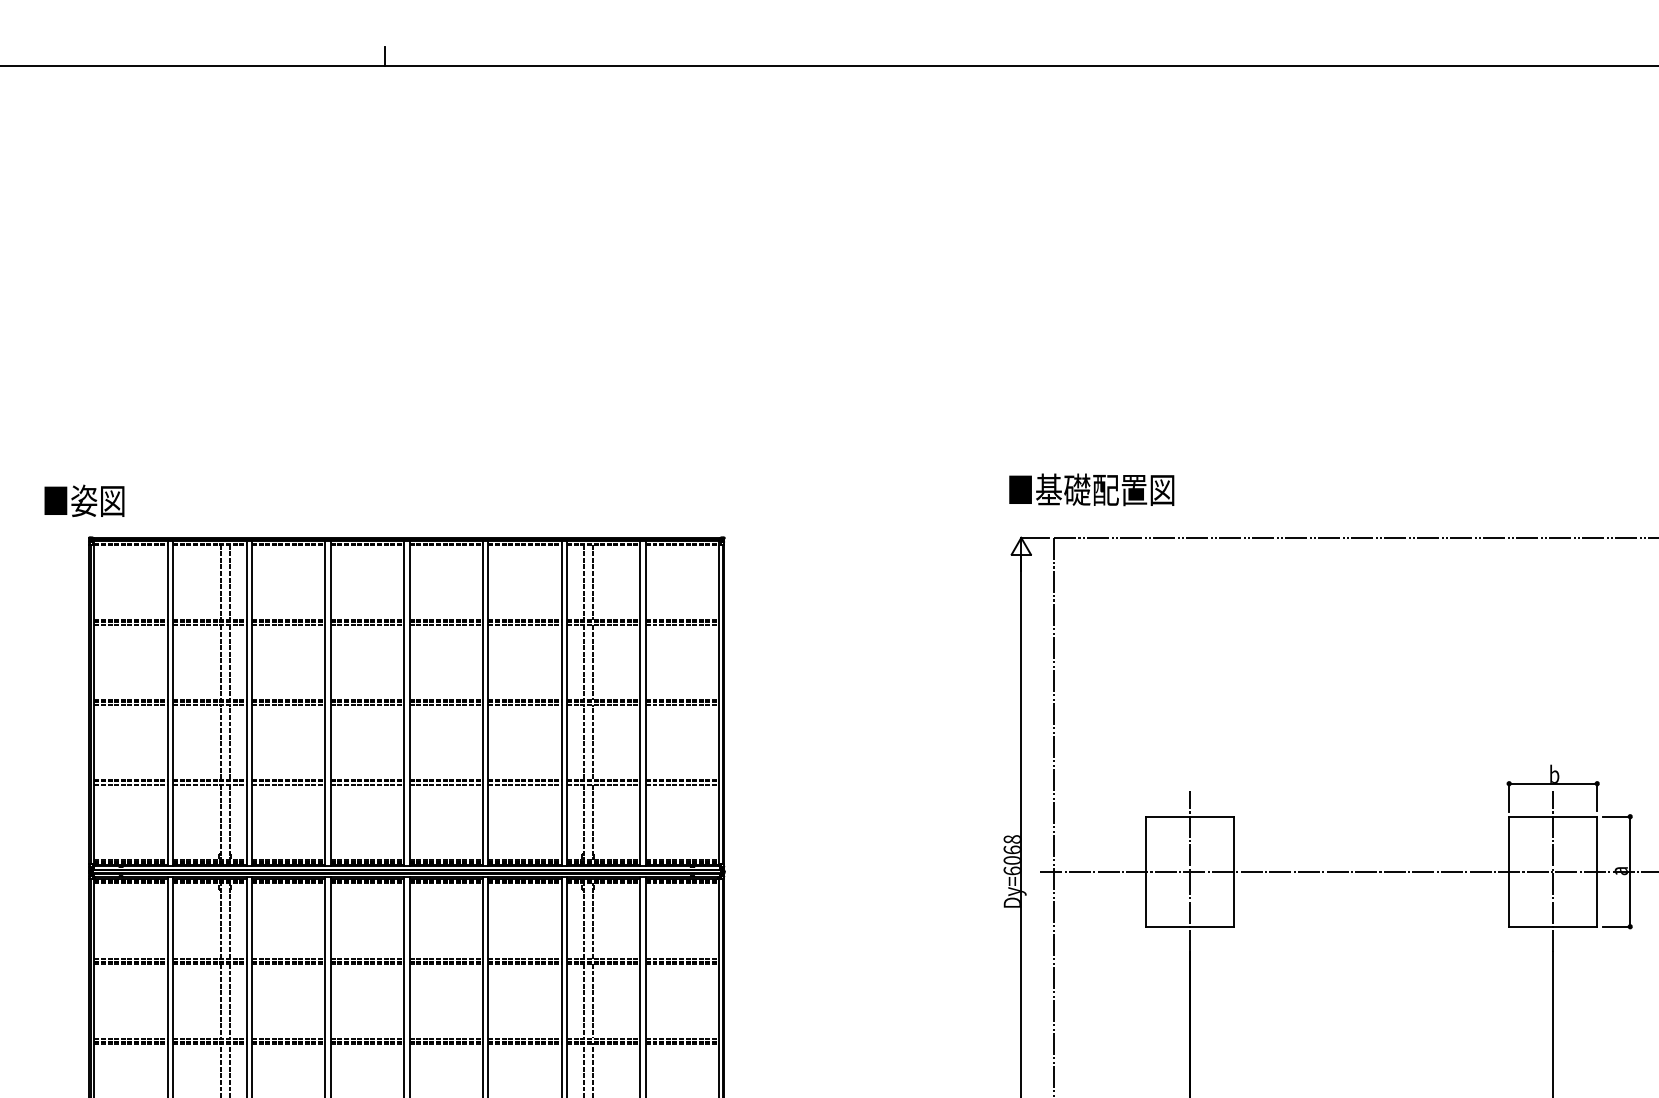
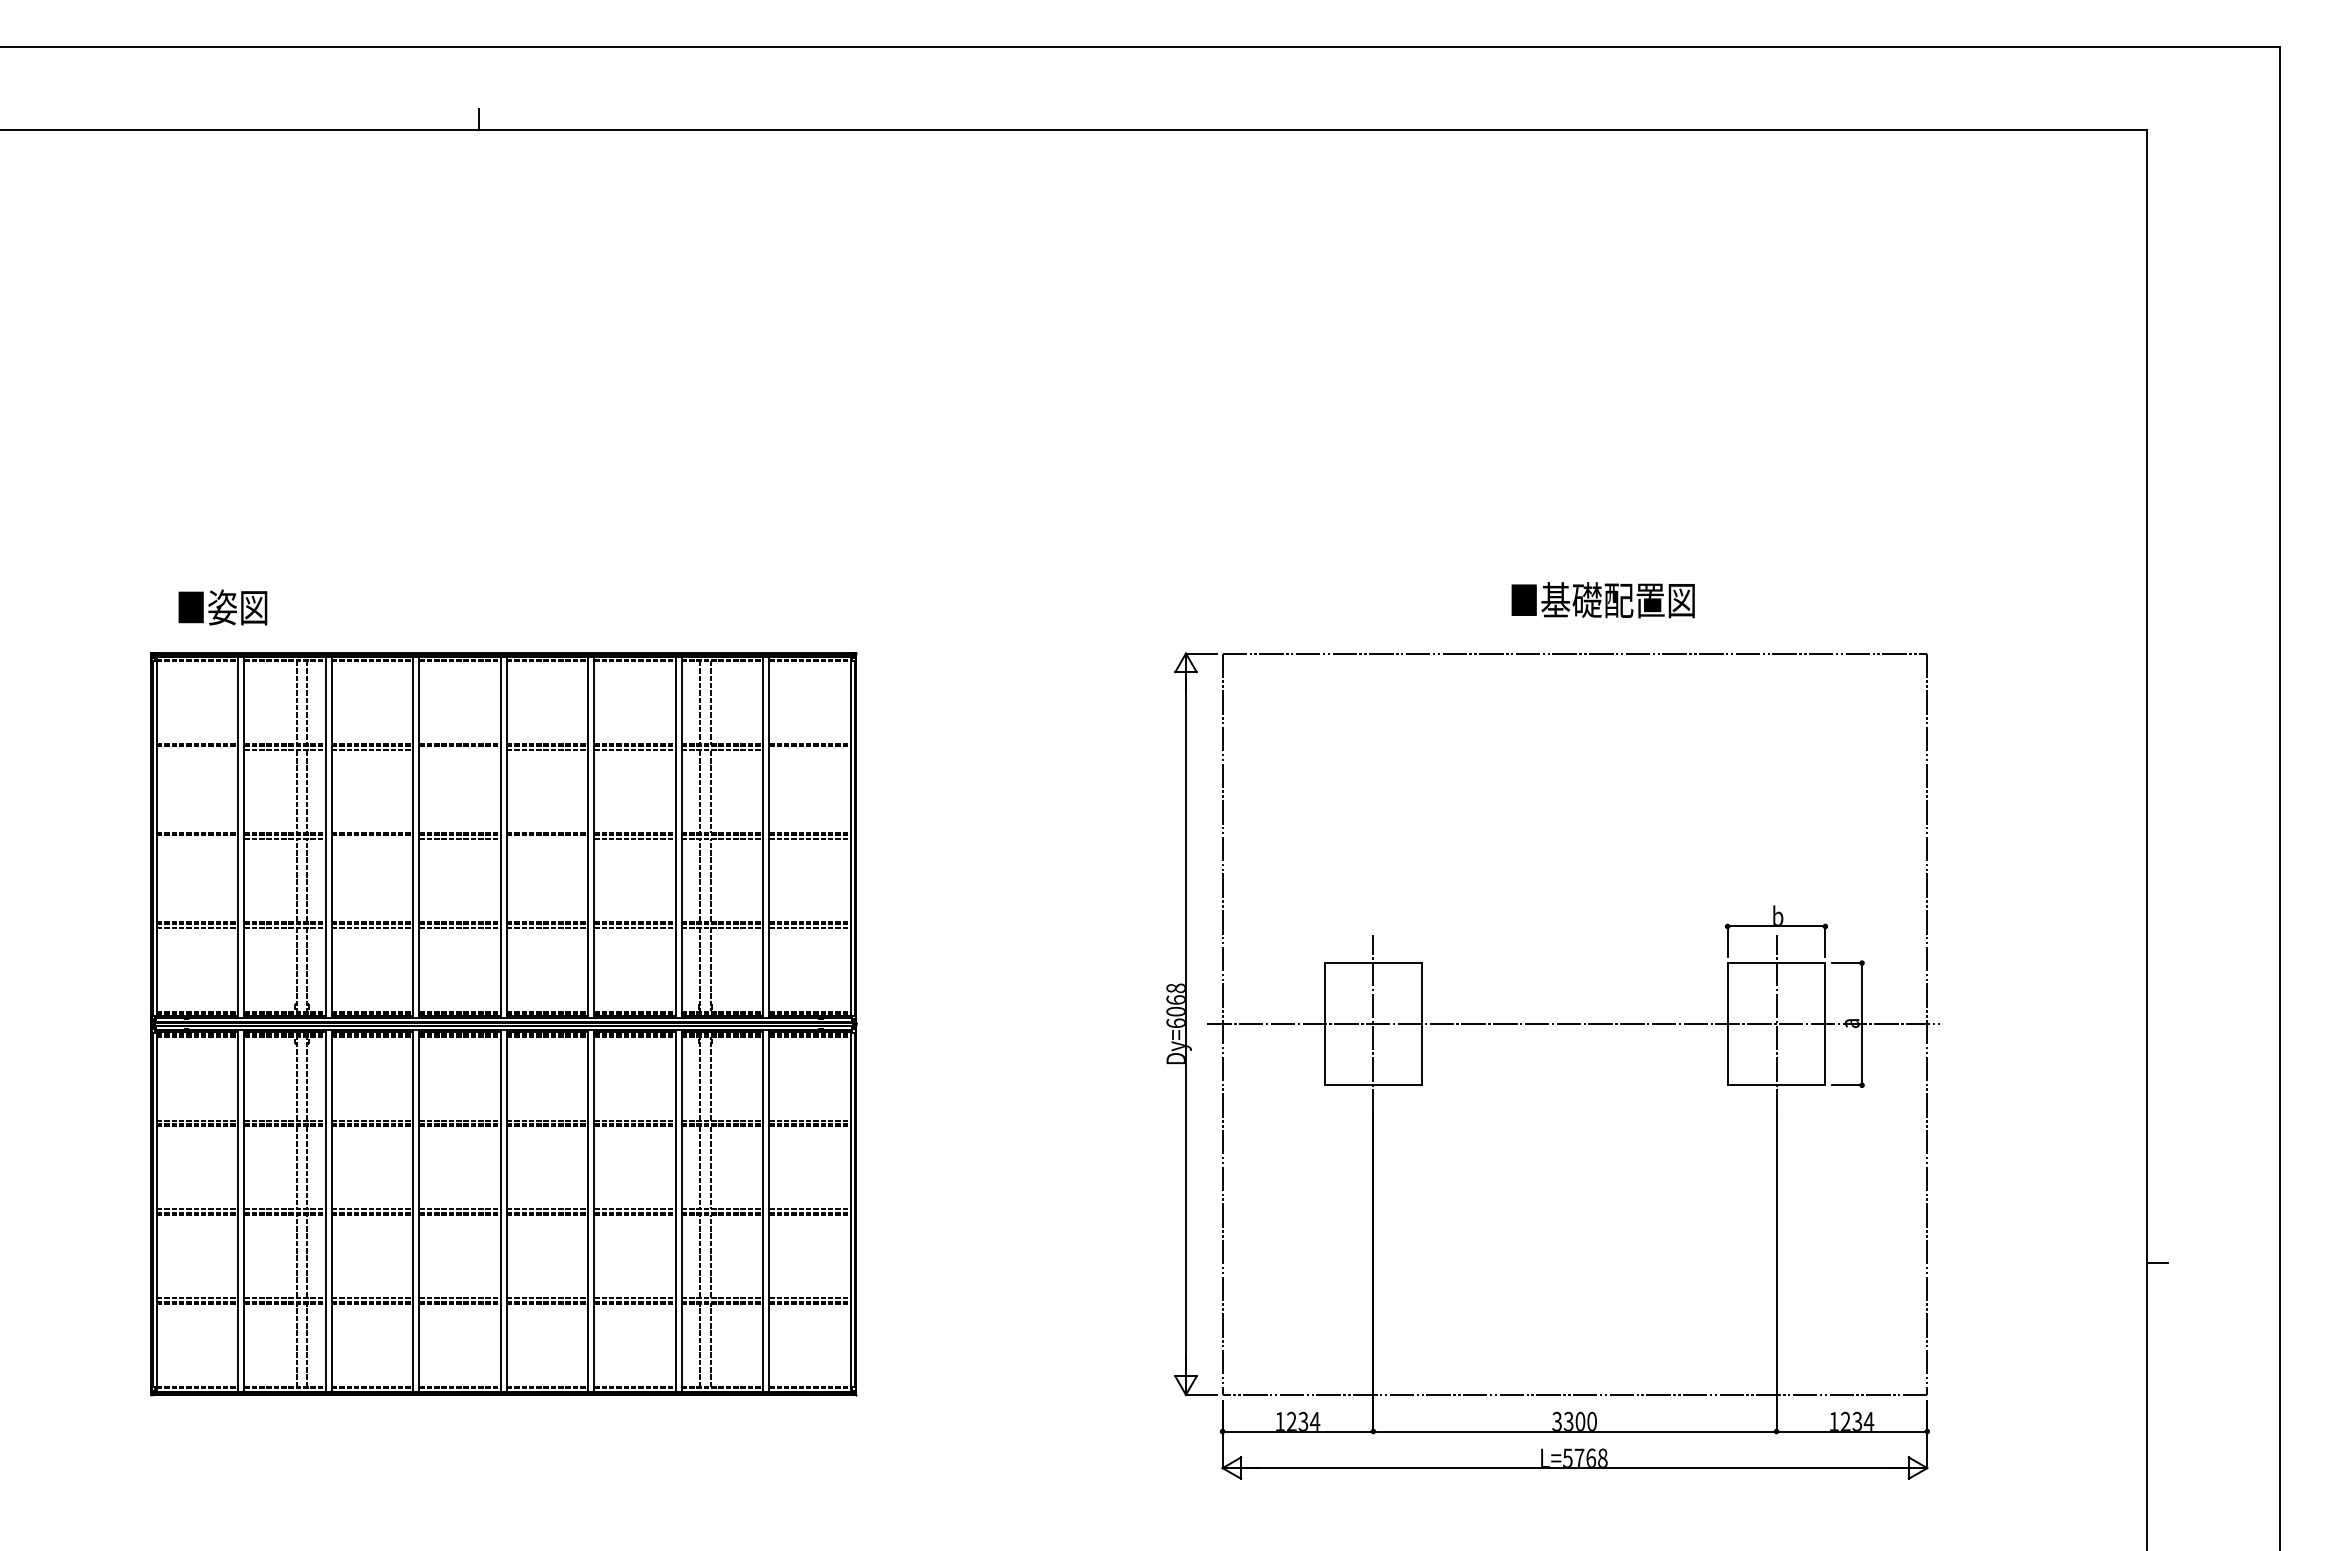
text: (1091, 490) -> (1602, 600), moved
text: (84, 500) -> (222, 607), moved
line: (130, 625) -> (197, 750), removed
line: (366, 625) -> (459, 750), removed
line: (682, 625) -> (809, 750), removed
line: (130, 704) -> (197, 838), removed
line: (288, 704) -> (372, 838), removed
line: (446, 704) -> (547, 838), removed

